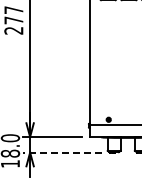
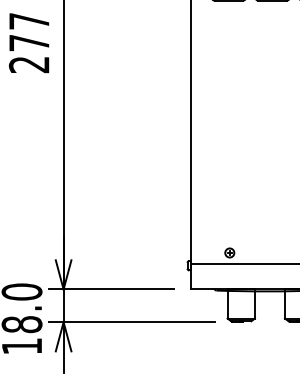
line: (61, 152) -> (129, 322), dashed -> solid

